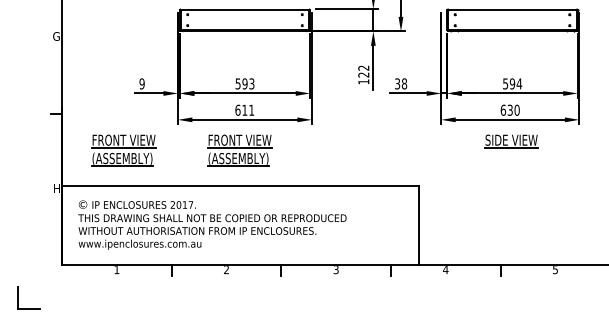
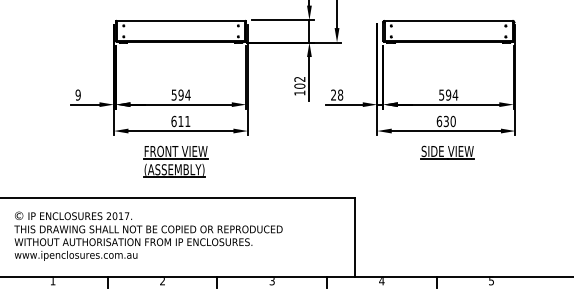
text: (363, 74) -> (299, 85), 122 -> 102
text: (251, 83) -> (187, 94), 593 -> 594
text: (397, 84) -> (333, 95), 38 -> 28
part: (123, 150) -> (59, 161), removed

